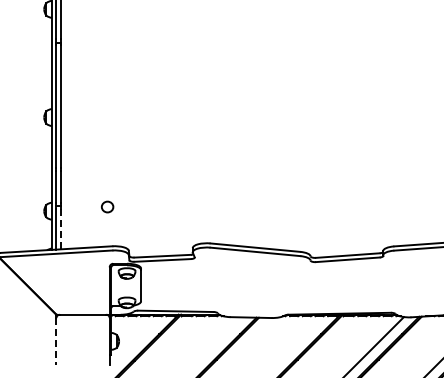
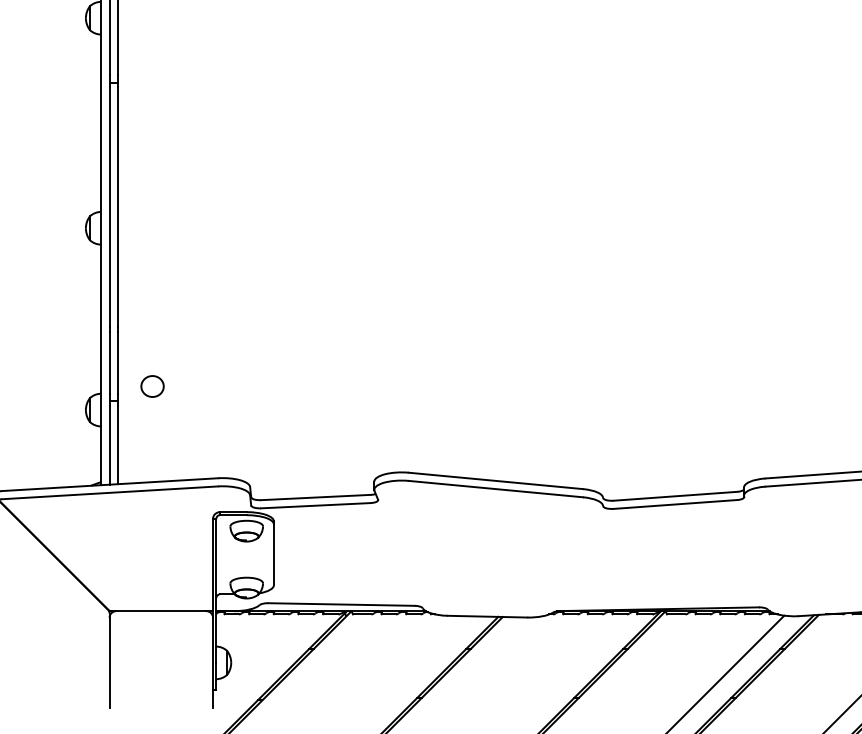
part: (107, 206) -> (152, 385), moved
line: (60, 229) -> (117, 445), dashed -> solid
line: (56, 341) -> (109, 663), dashed -> solid

